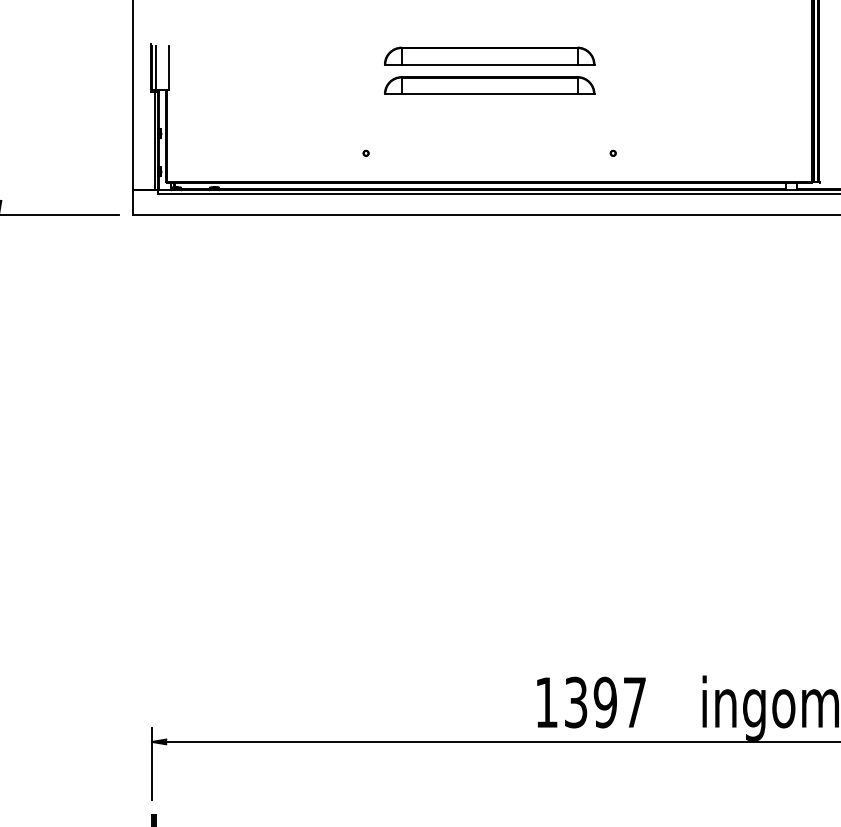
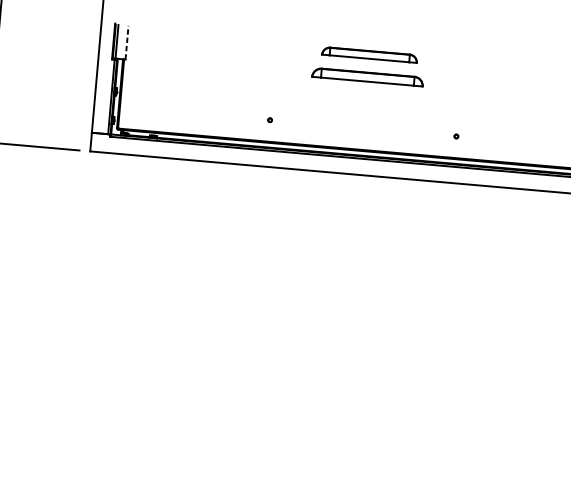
part: (489, 55) -> (369, 54), size x0.6
line: (168, 67) -> (126, 42), solid -> dashed
part: (489, 85) -> (367, 77), size x0.7

